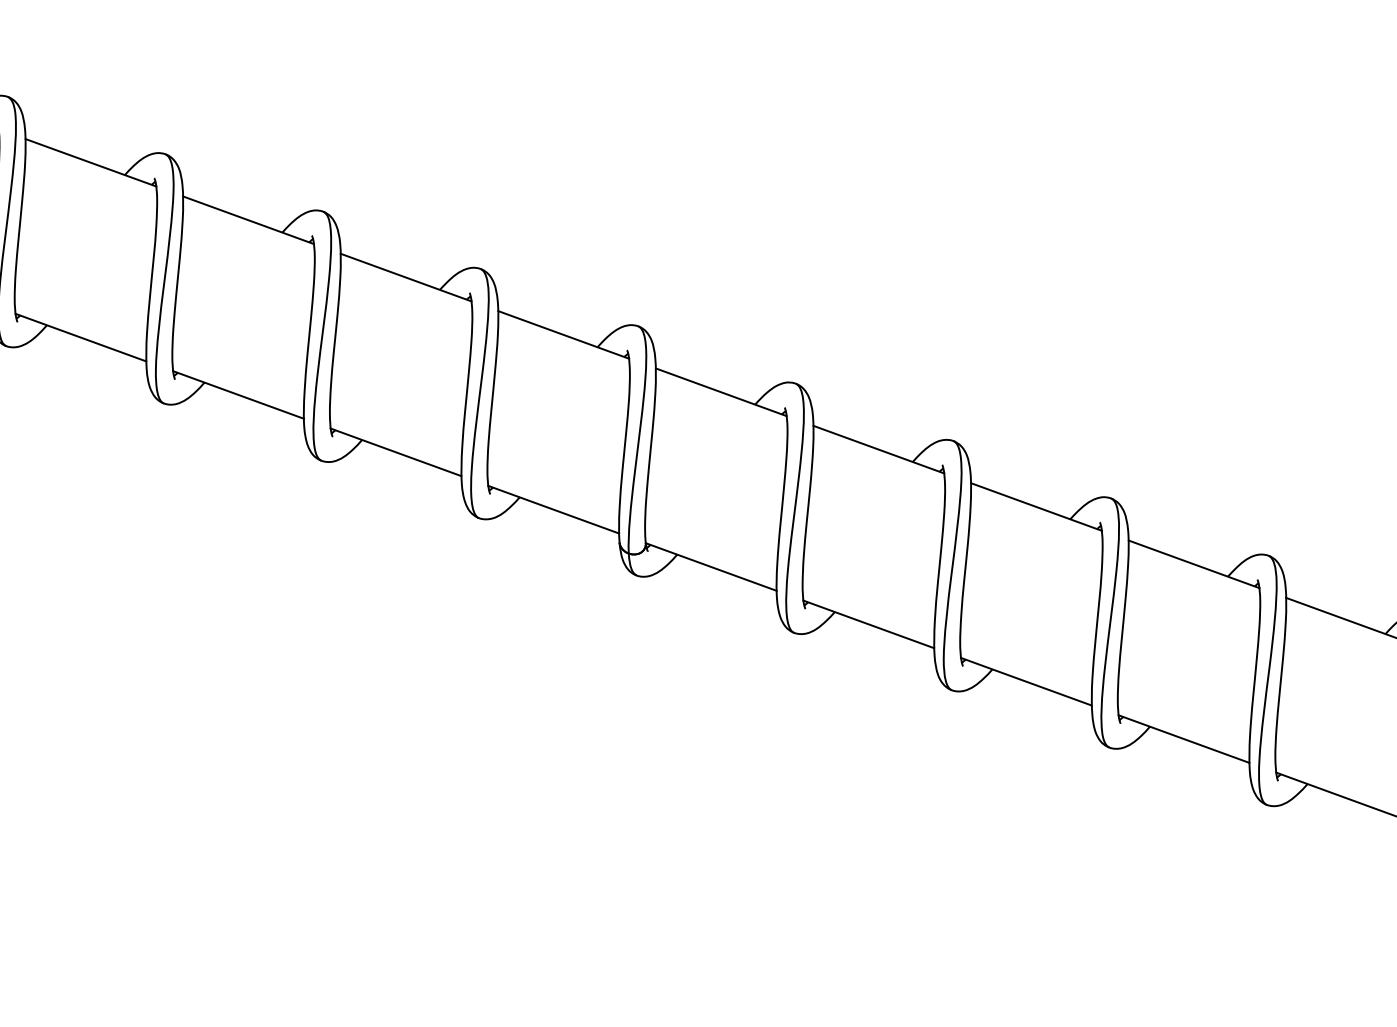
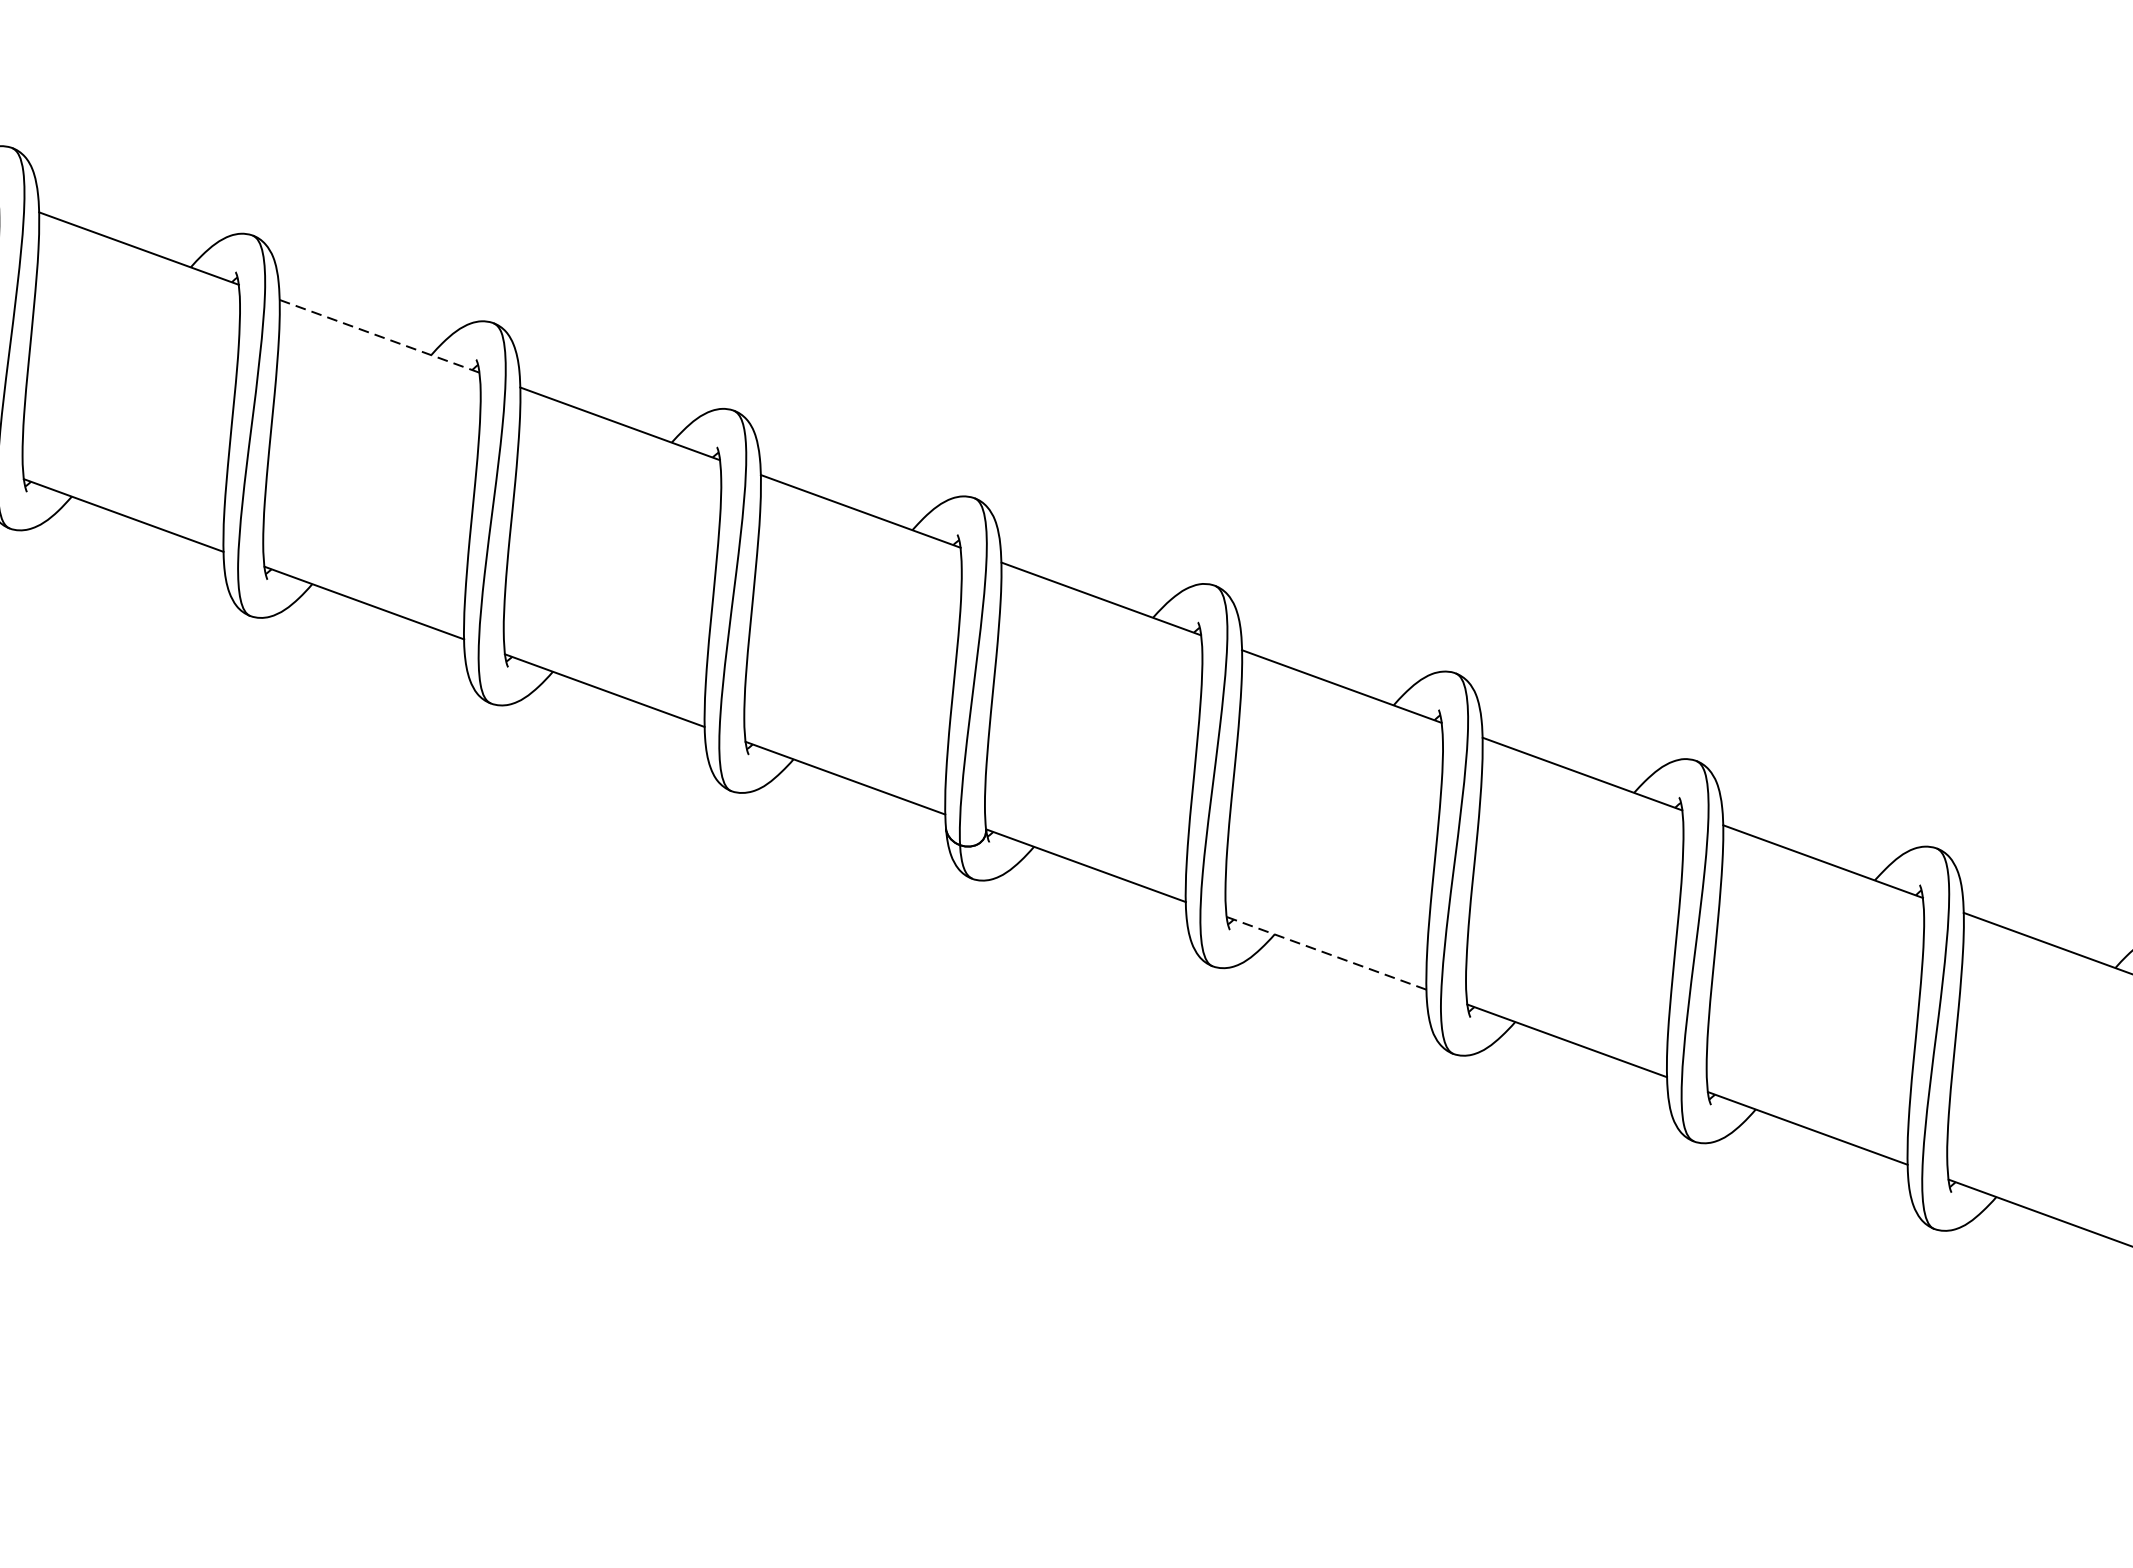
line: (248, 220) -> (379, 336), solid -> dashed
line: (868, 624) -> (1326, 953), solid -> dashed

